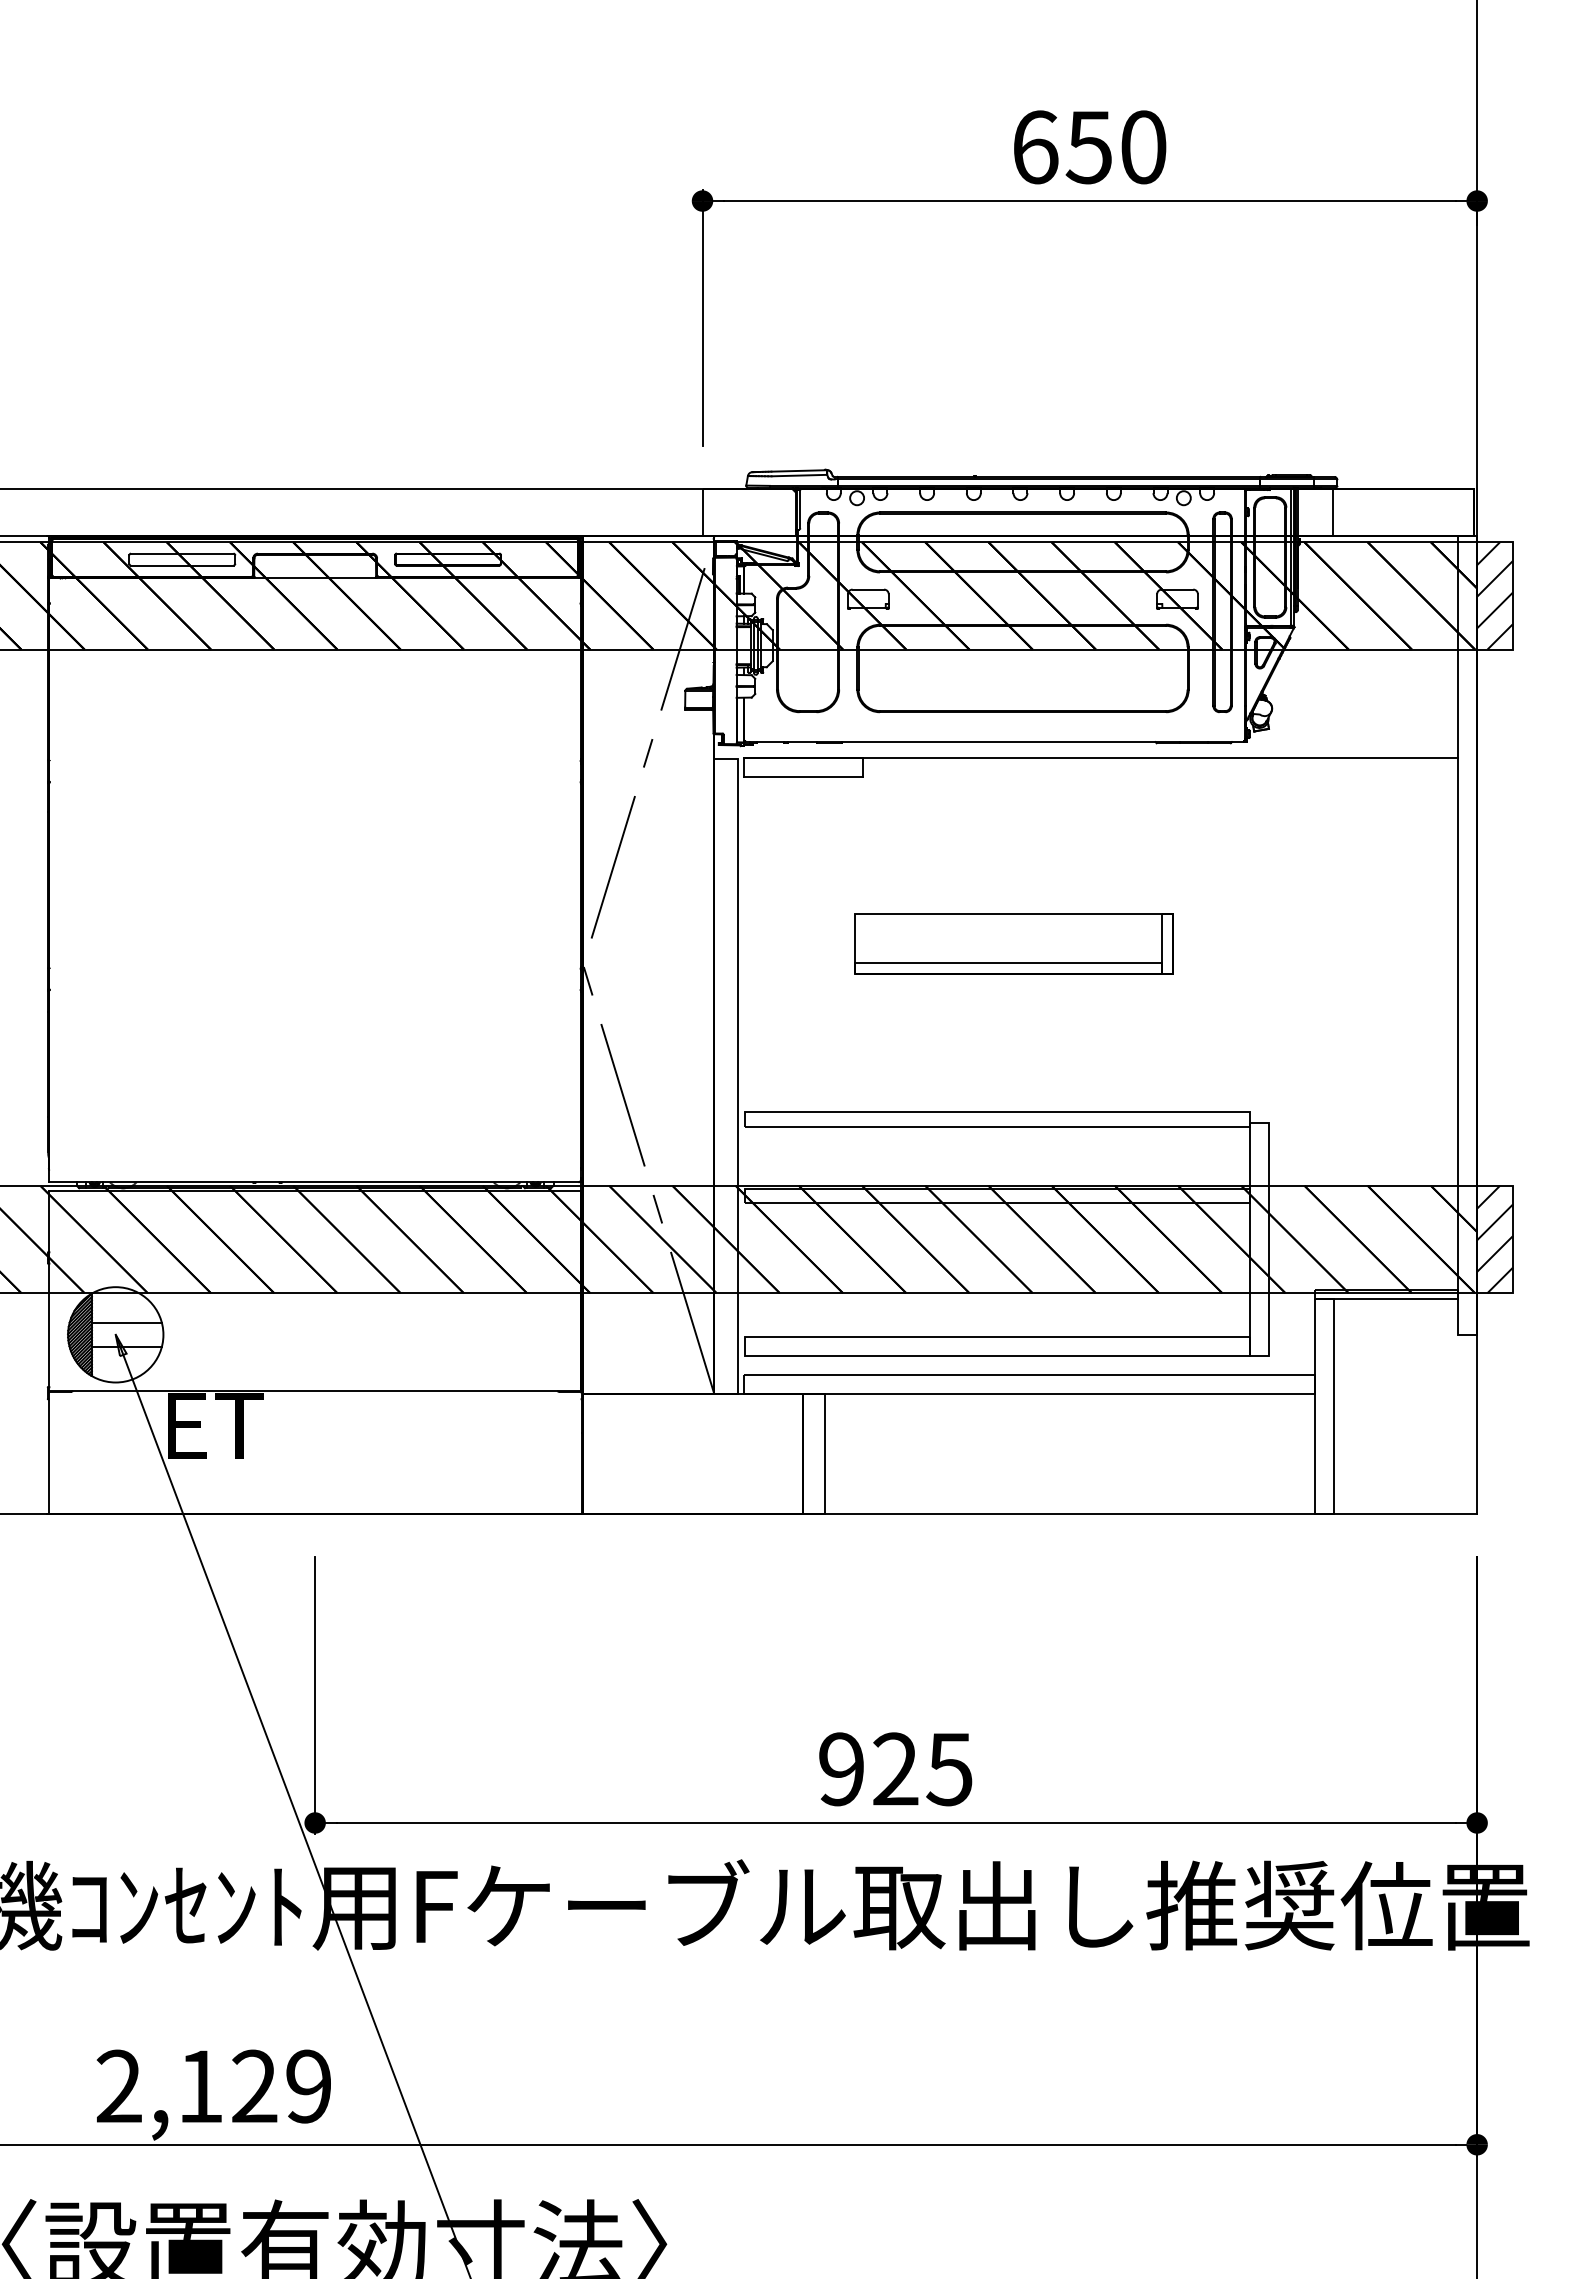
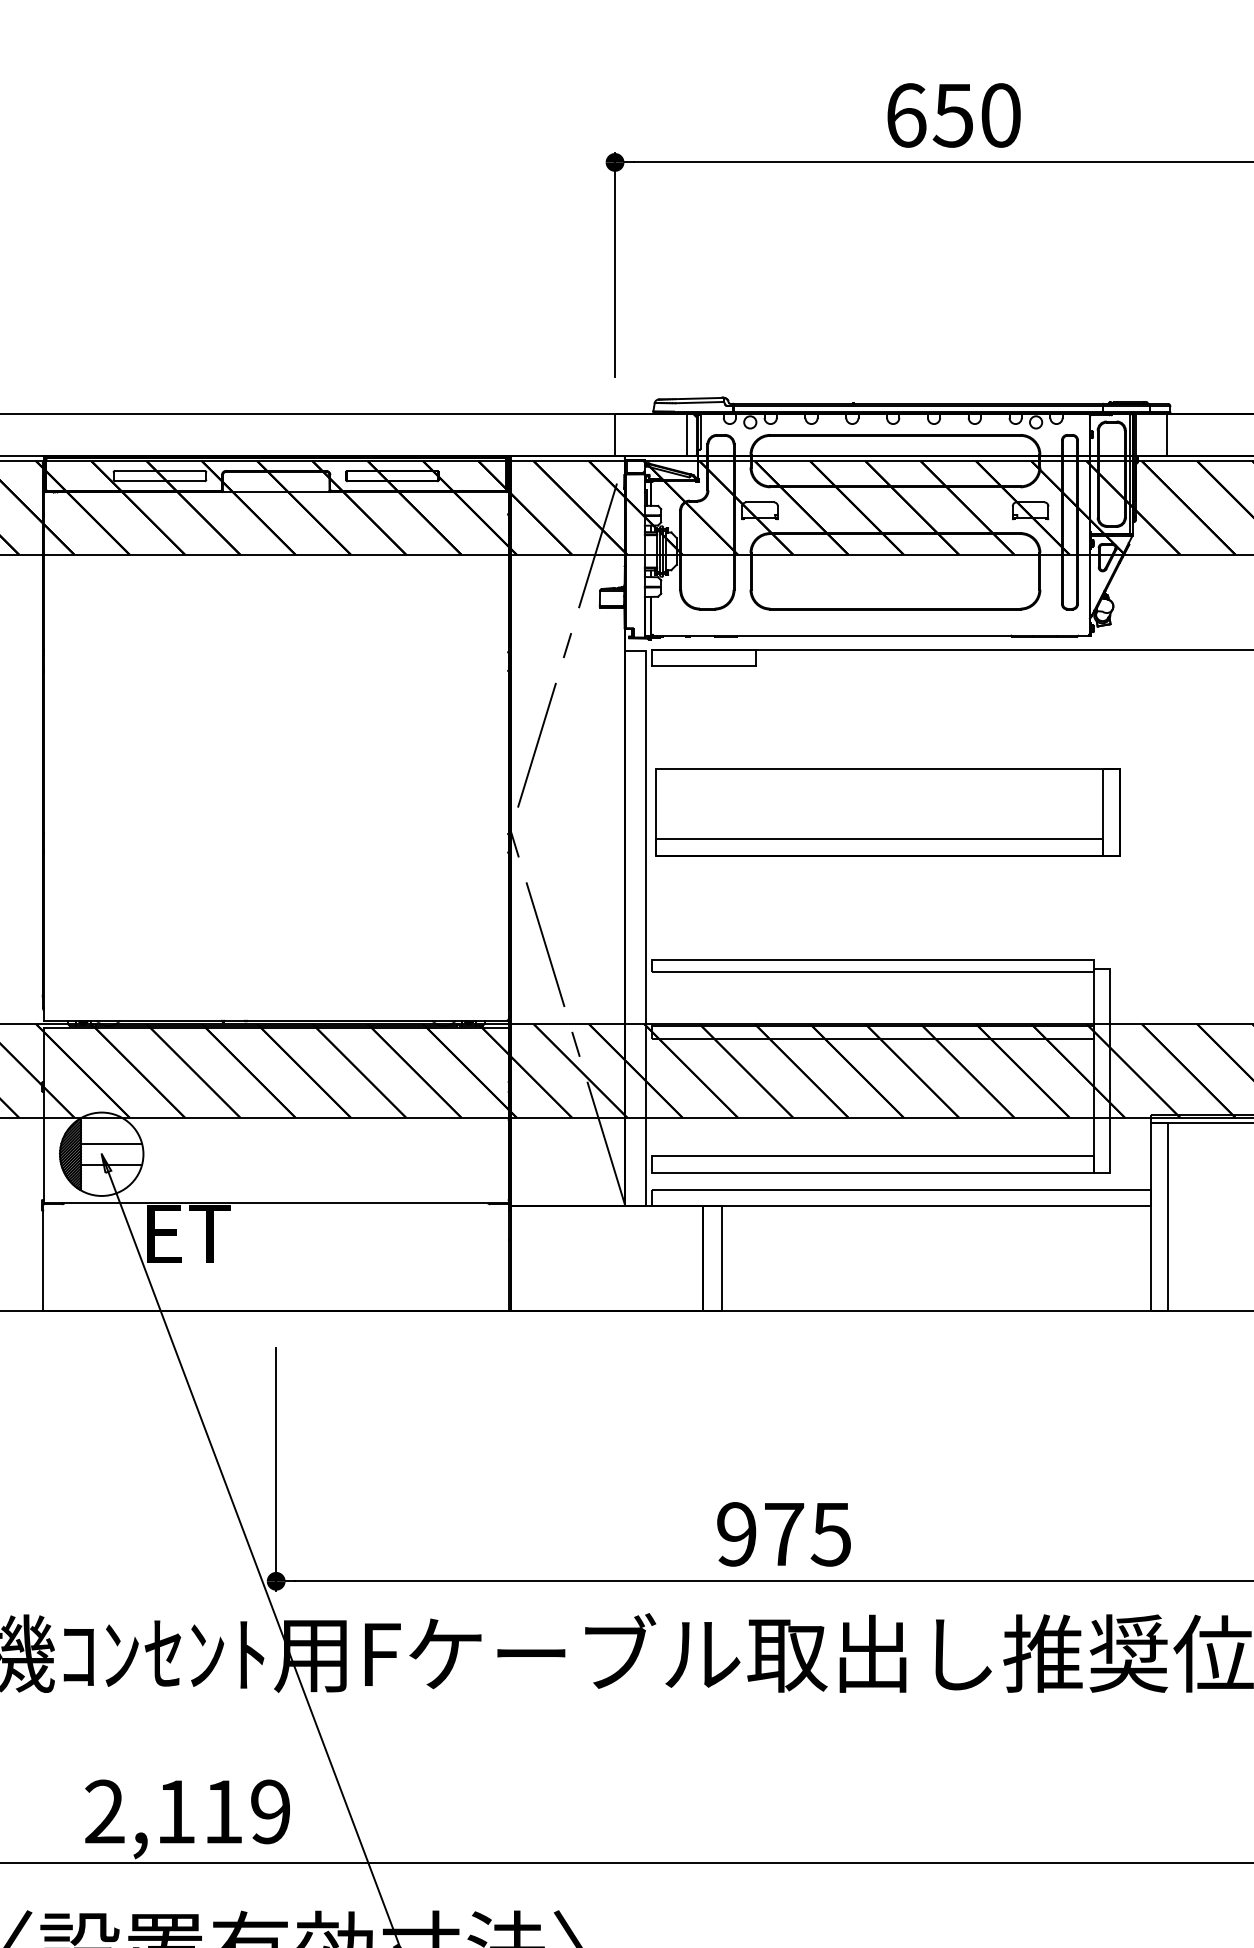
line: (784, 512) -> (686, 434), added
part: (1013, 943) -> (887, 811), size x1.67
text: (895, 1768) -> (783, 1533), 925 -> 975
text: (254, 2085) -> (223, 1810), 2,129 -> 2,119

